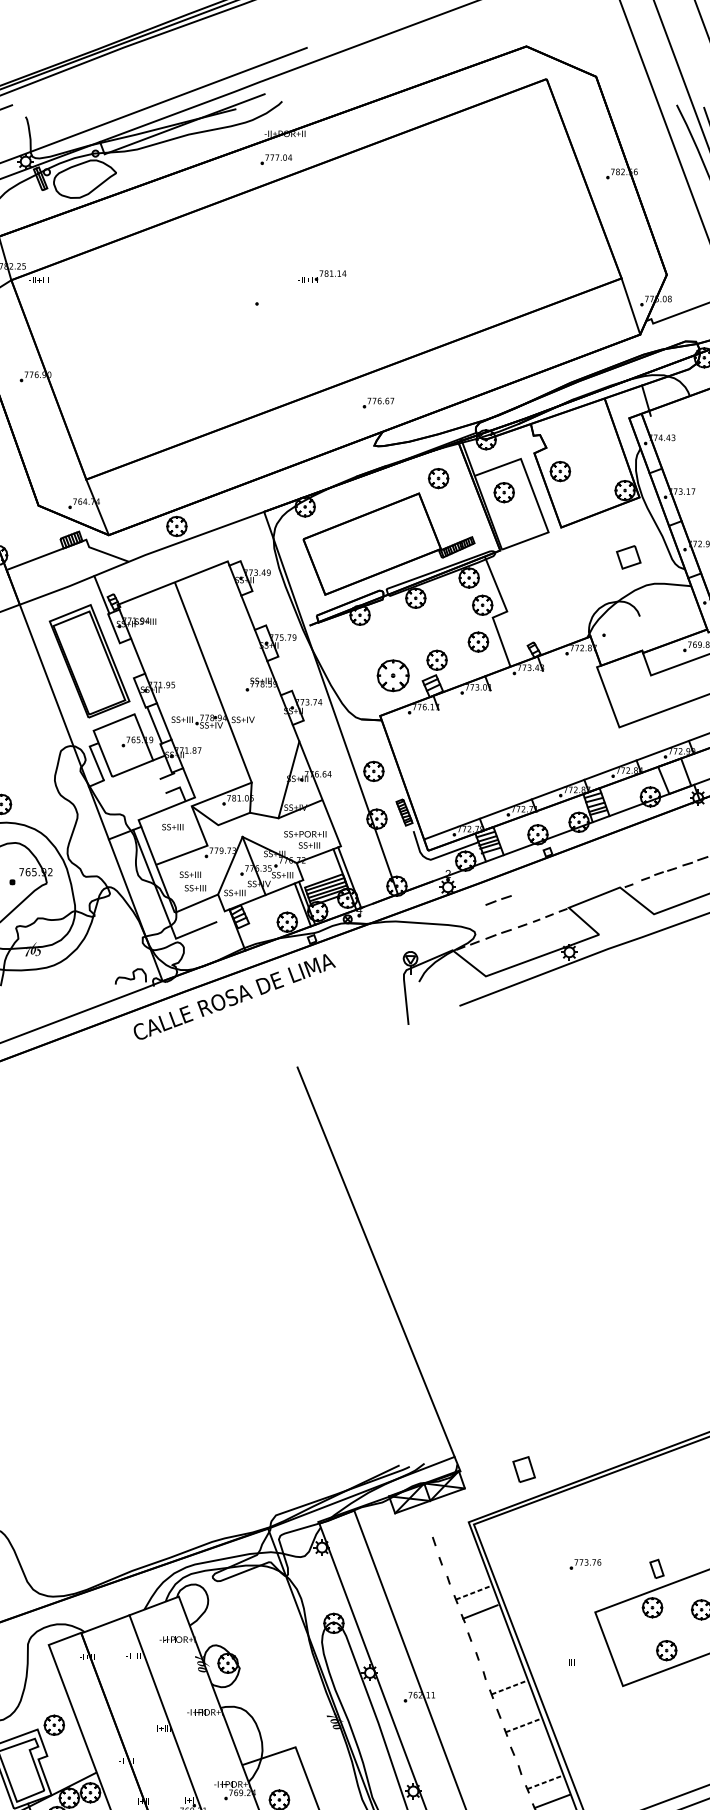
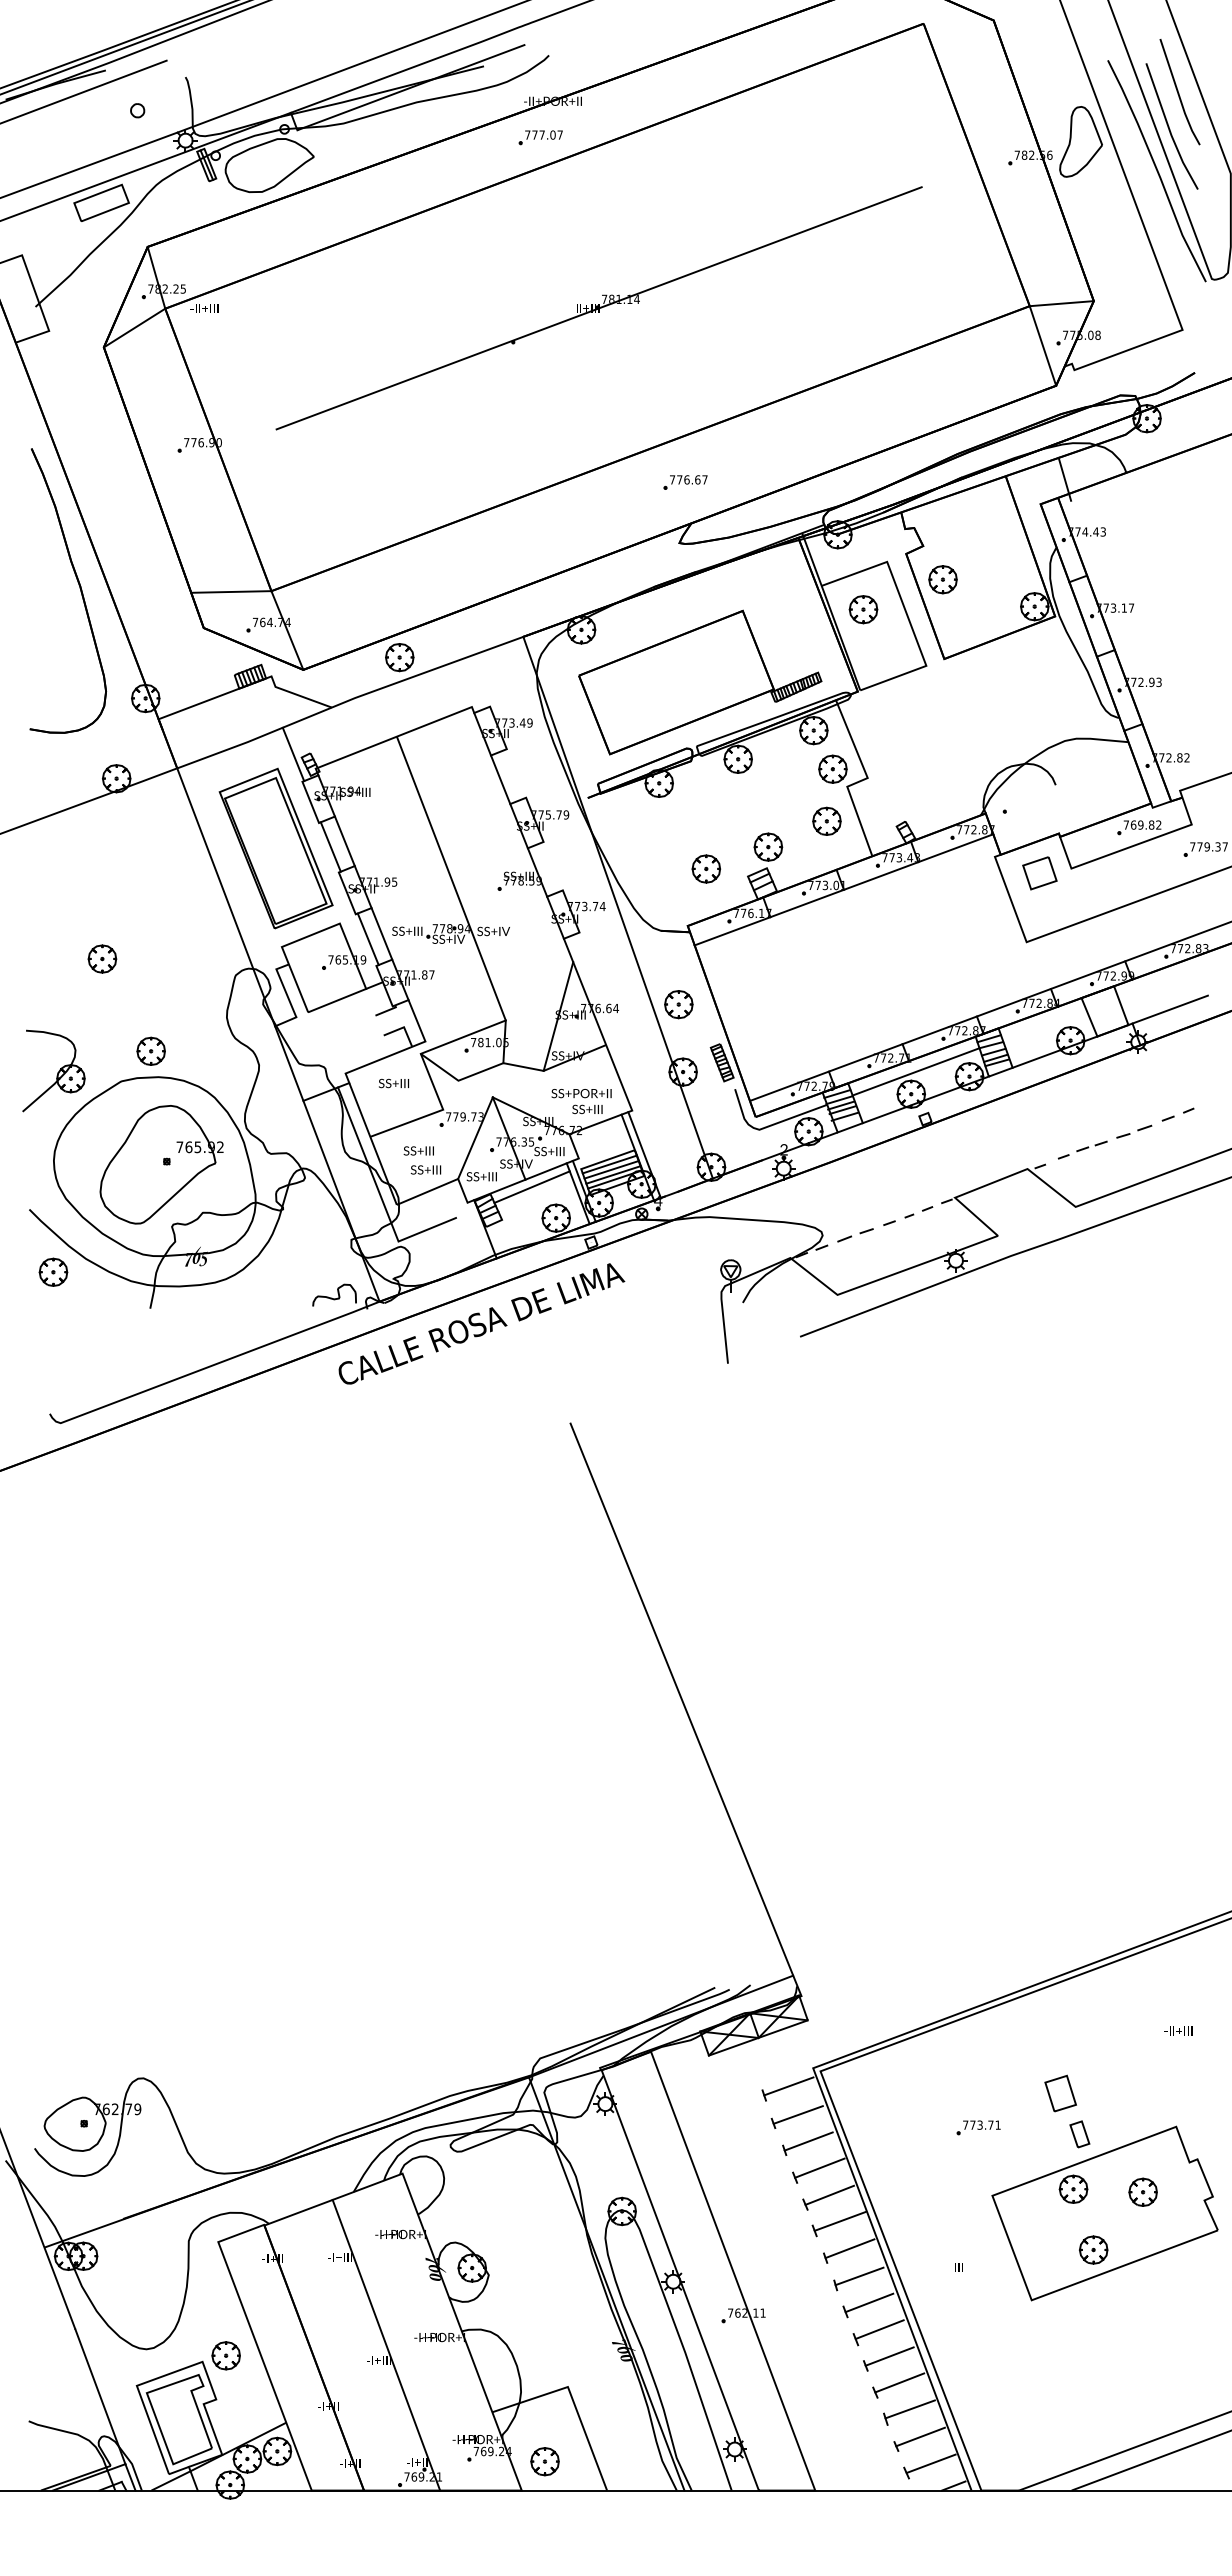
text: (290, 157) -> (560, 134), 777.04 -> 777.07
part: (657, 162) -> (1080, 141), added
line: (644, 276) -> (1061, 303), added
line: (317, 280) -> (598, 308), added
part: (438, 478) -> (770, 589), removed
line: (58, 479) -> (231, 591), added
part: (628, 557) -> (1039, 873), moved
line: (128, 659) -> (330, 846), added
part: (393, 675) -> (706, 868), size x0.62
line: (490, 690) -> (843, 889), added
line: (540, 818) -> (915, 1071), added
line: (269, 899) -> (531, 1186), added
part: (498, 900) -> (855, 1187), removed
part: (524, 1469) -> (1060, 2093), moved
line: (451, 1535) -> (788, 2086), added
line: (457, 1554) -> (797, 2114), added
text: (598, 1561) -> (997, 2124), 773.76 -> 773.71
line: (465, 1573) -> (808, 2141), added
line: (473, 1593) -> (819, 2168), dashed -> solid
line: (487, 1630) -> (839, 2221), added
line: (494, 1649) -> (849, 2248), added
line: (501, 1669) -> (859, 2276), added
line: (508, 1687) -> (869, 2302), dashed -> solid
line: (515, 1706) -> (879, 2329), added
line: (522, 1725) -> (889, 2356), dashed -> solid
line: (529, 1744) -> (899, 2382), added
line: (536, 1763) -> (909, 2409), added
line: (545, 1782) -> (921, 2436), dashed -> solid

